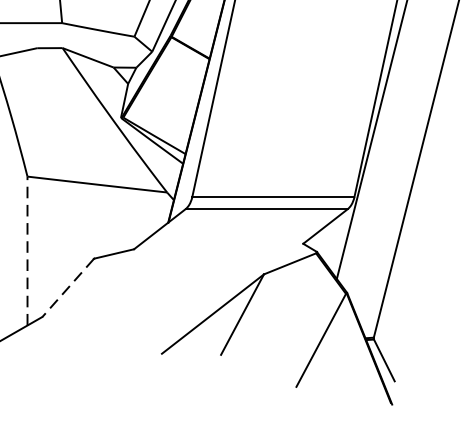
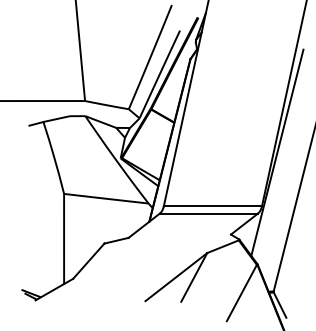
line: (28, 250) -> (64, 238), dashed -> solid
line: (67, 288) -> (88, 261), dashed -> solid

